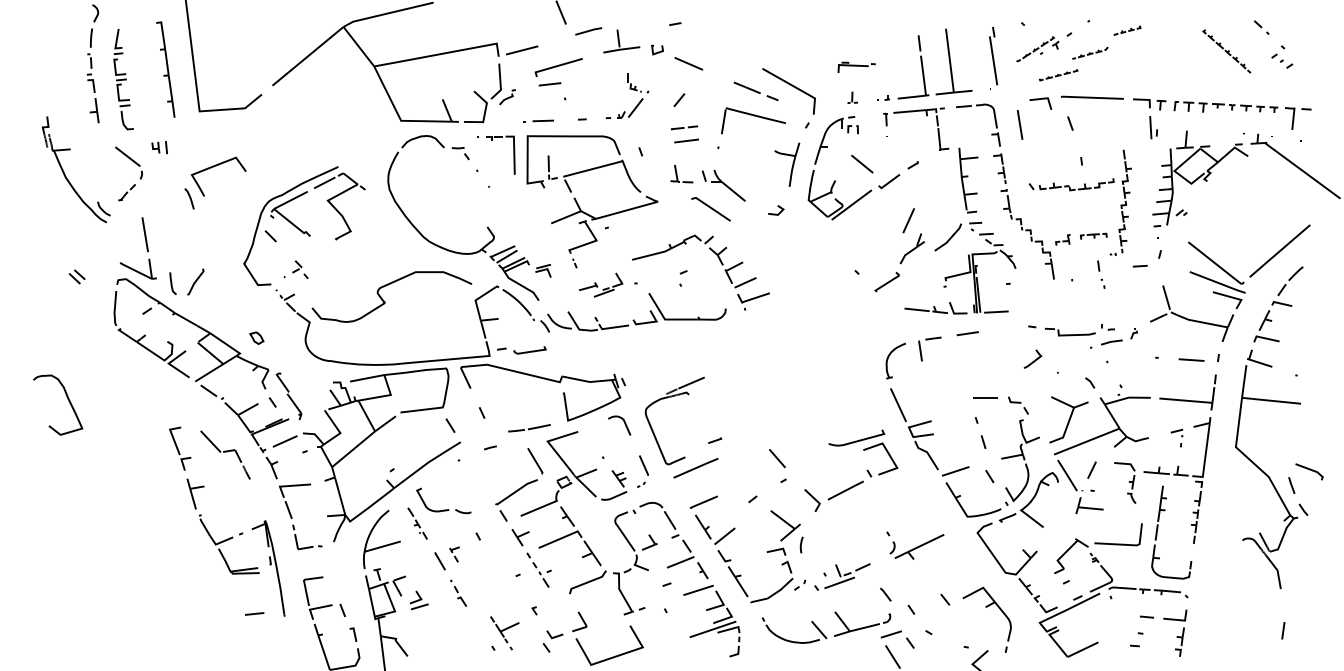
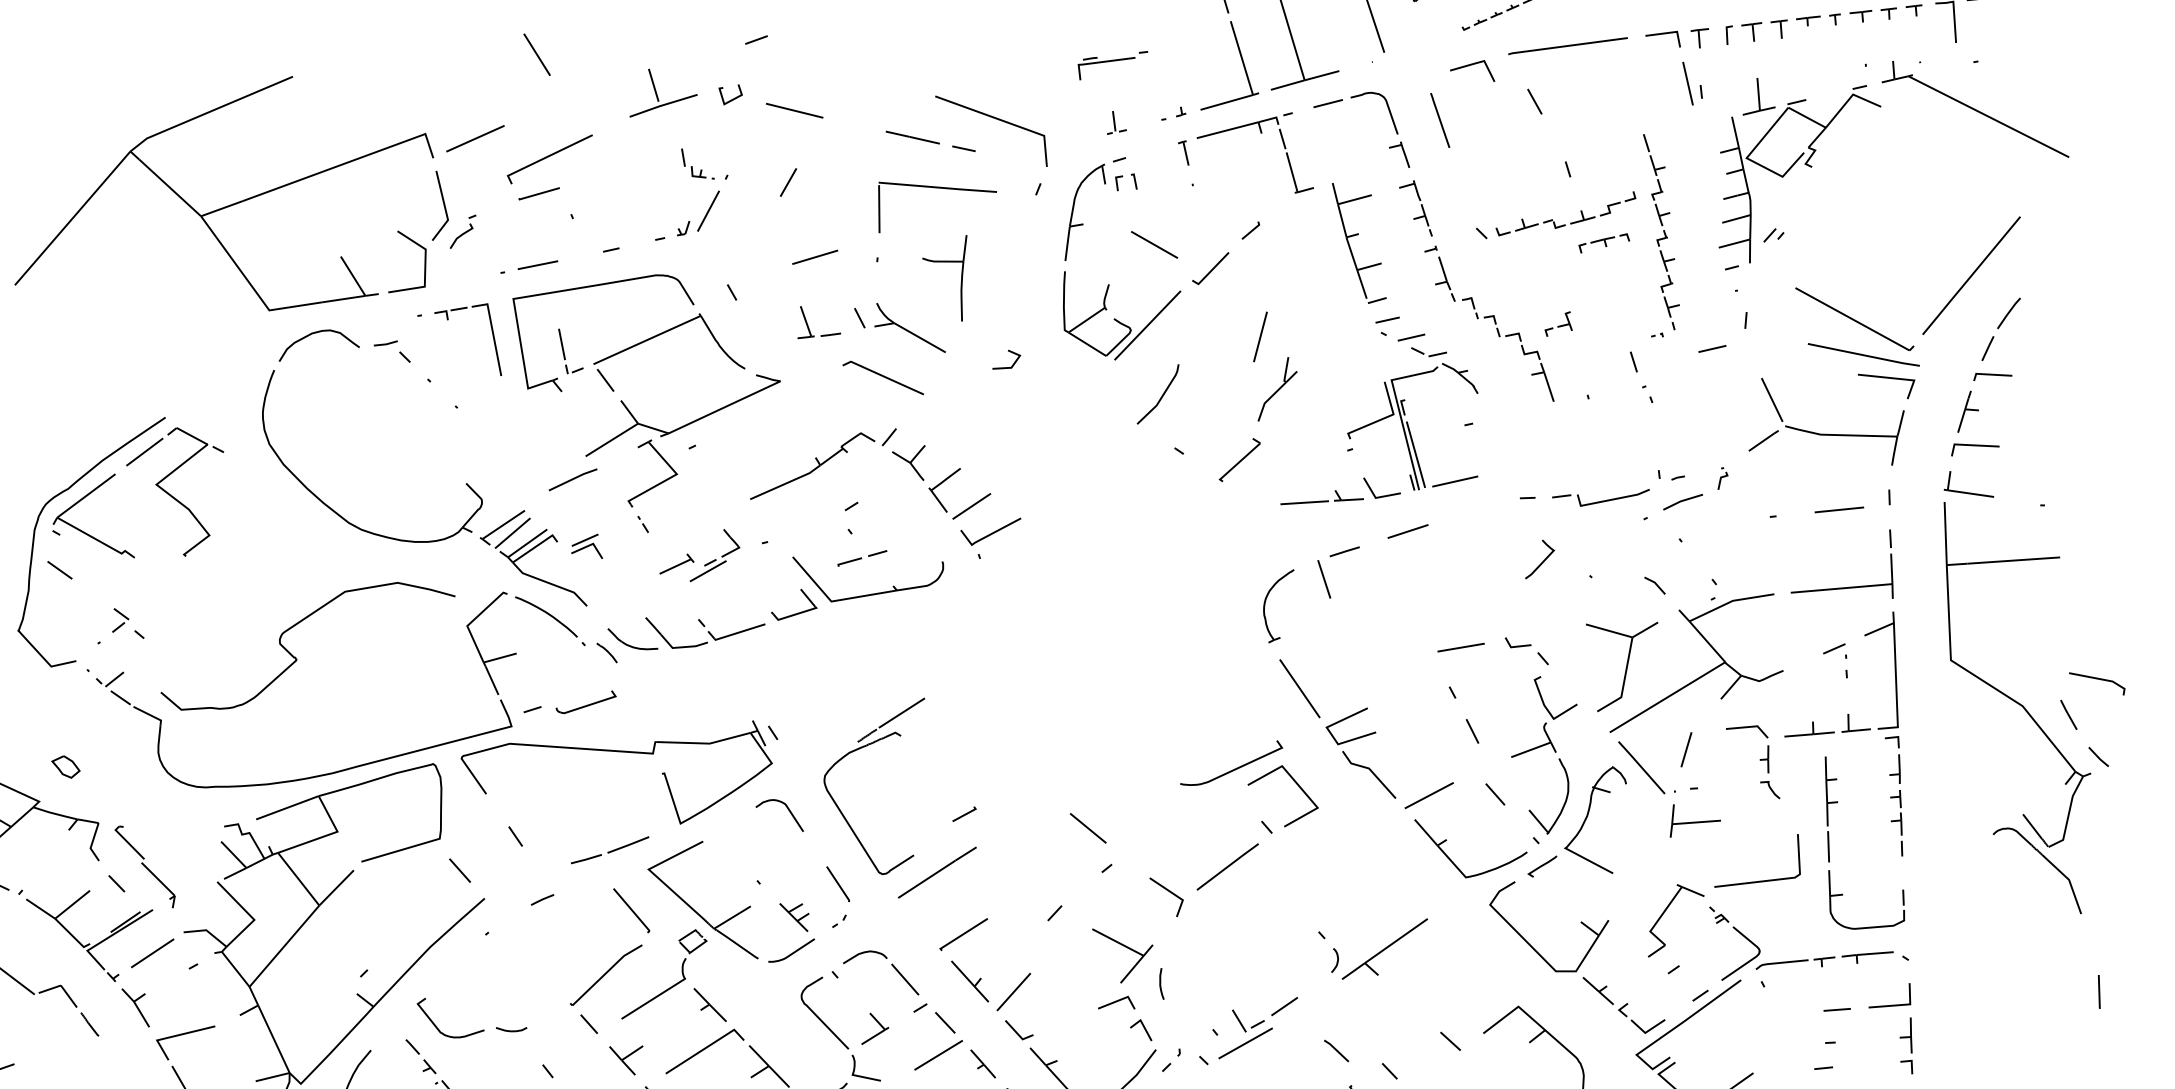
line: (588, 31) -> (572, 480), moved
line: (684, 127) -> (861, 557), moved
part: (787, 164) -> (950, 279), moved
part: (1093, 235) -> (1603, 241), moved
line: (949, 238) -> (1161, 396), moved

